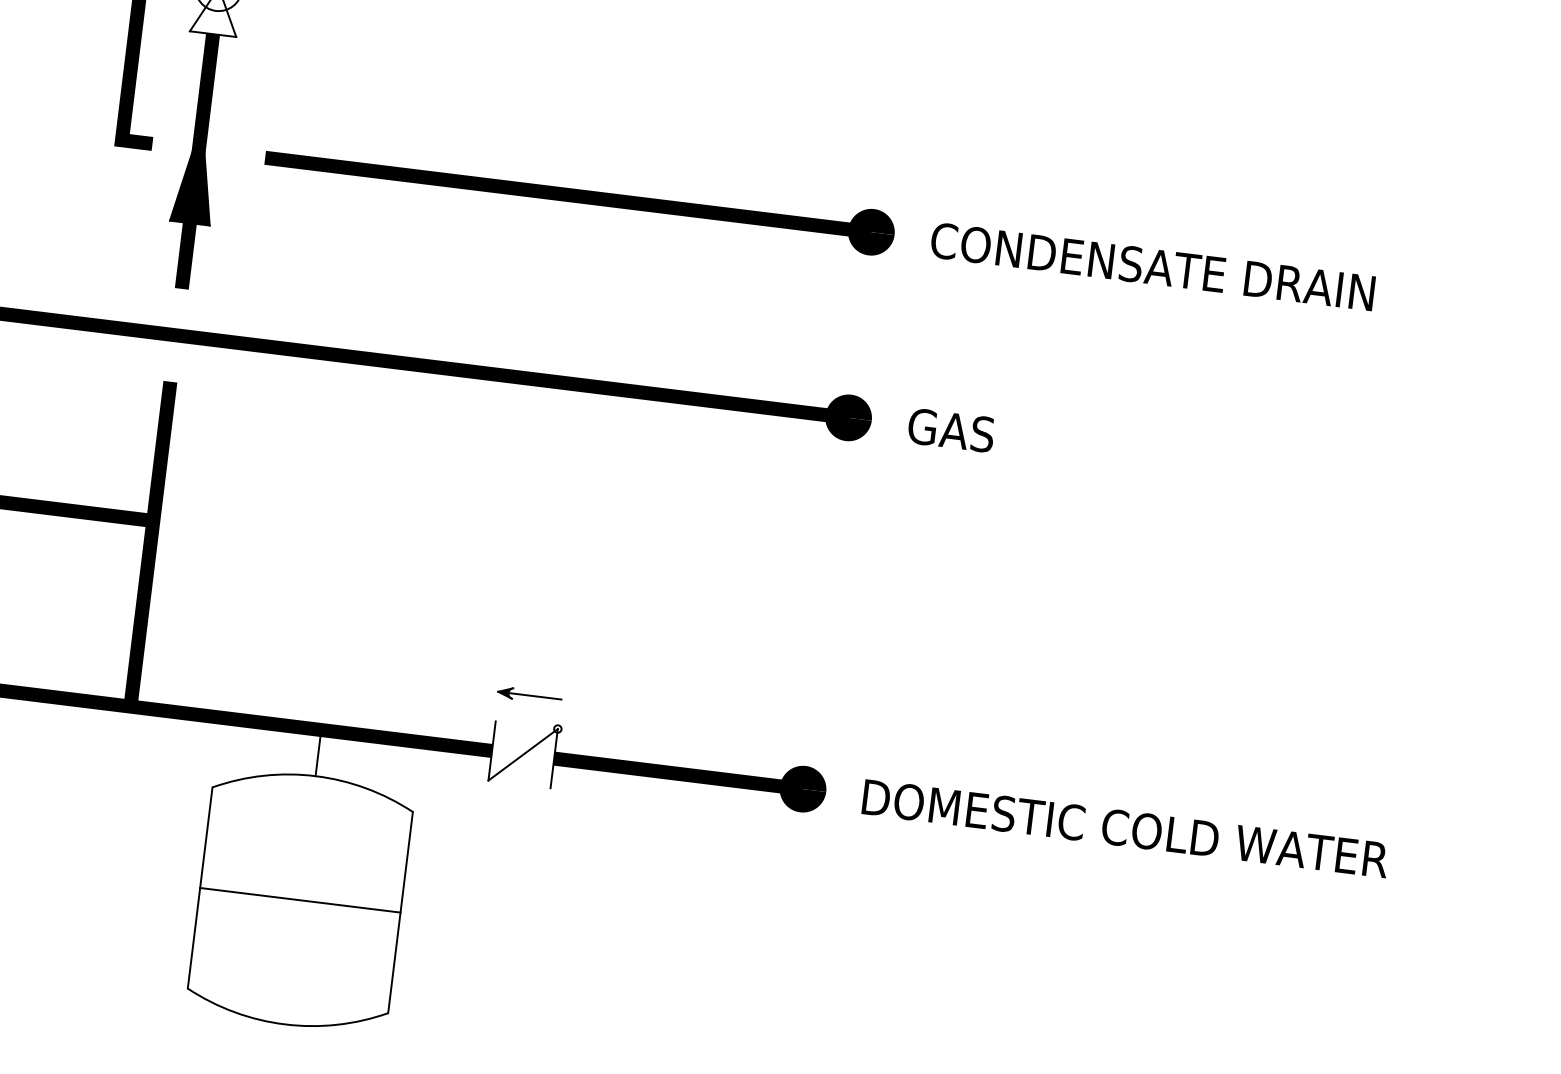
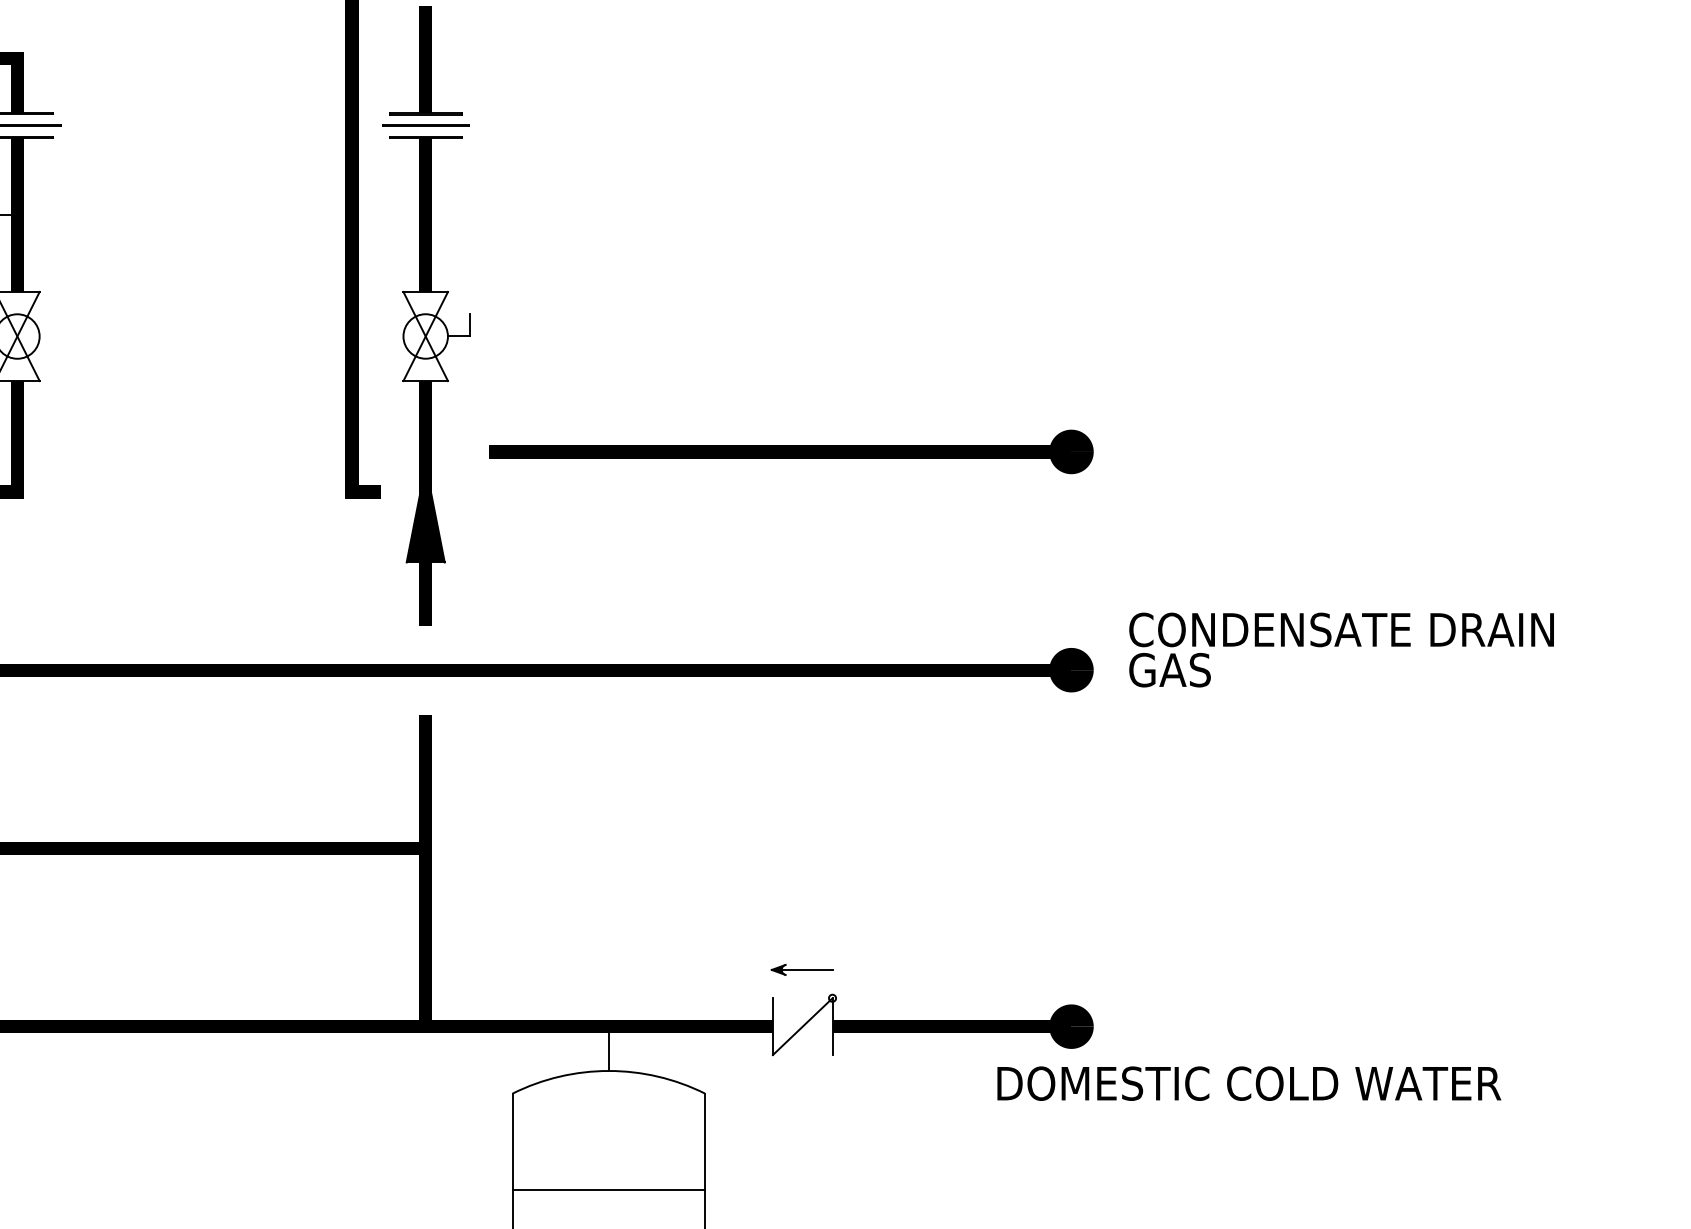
part: (579, 195) -> (791, 451), moved
text: (1152, 266) -> (1341, 629), moved
text: (1125, 828) -> (1249, 1083), moved

